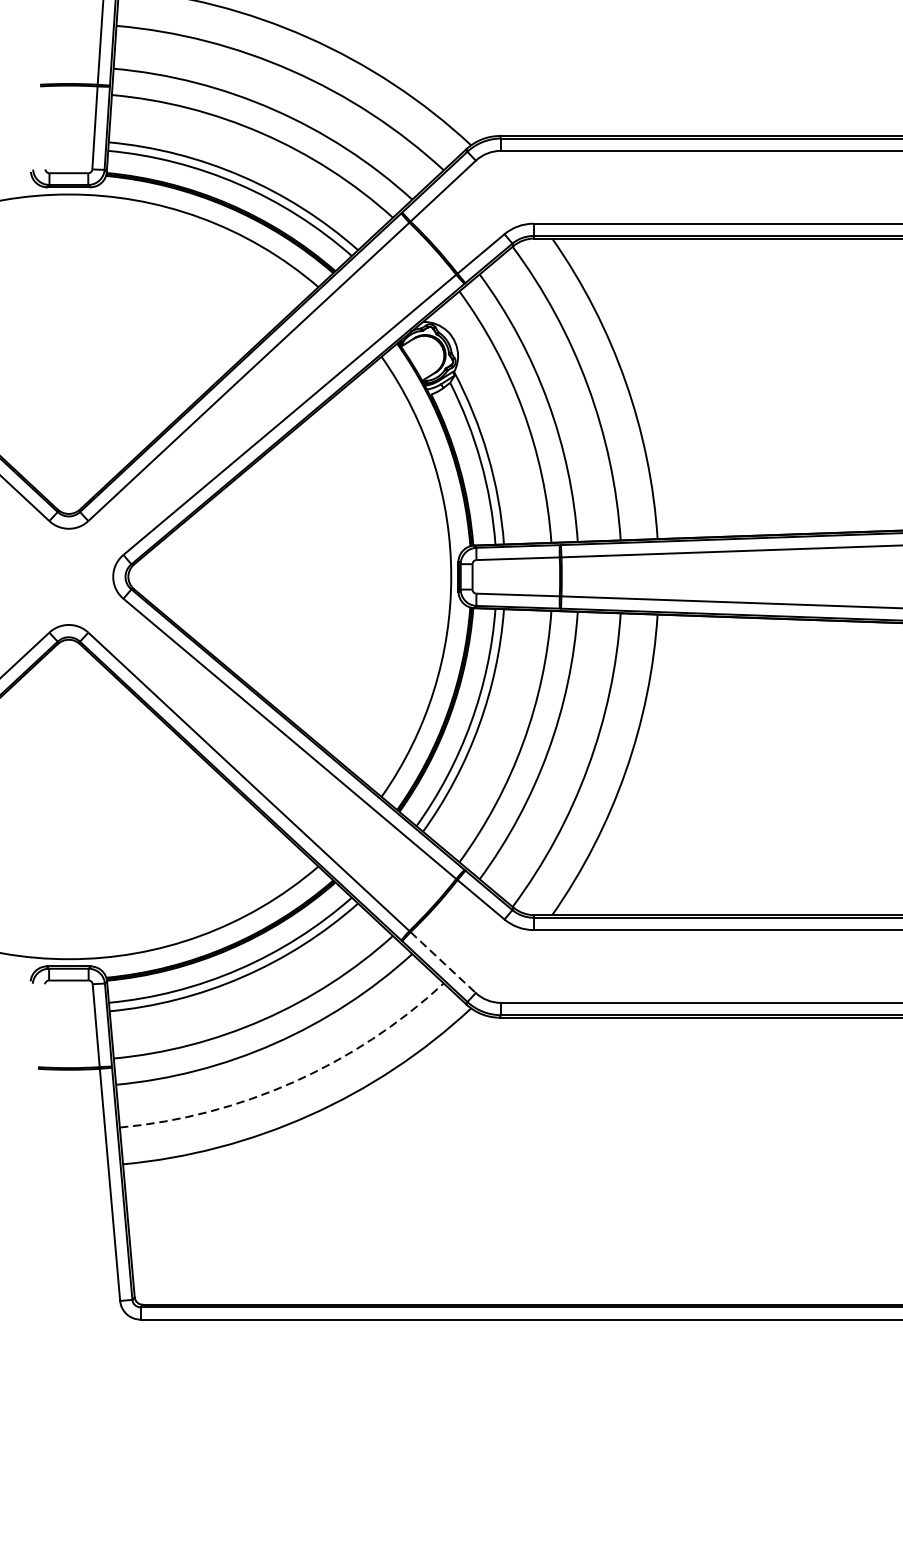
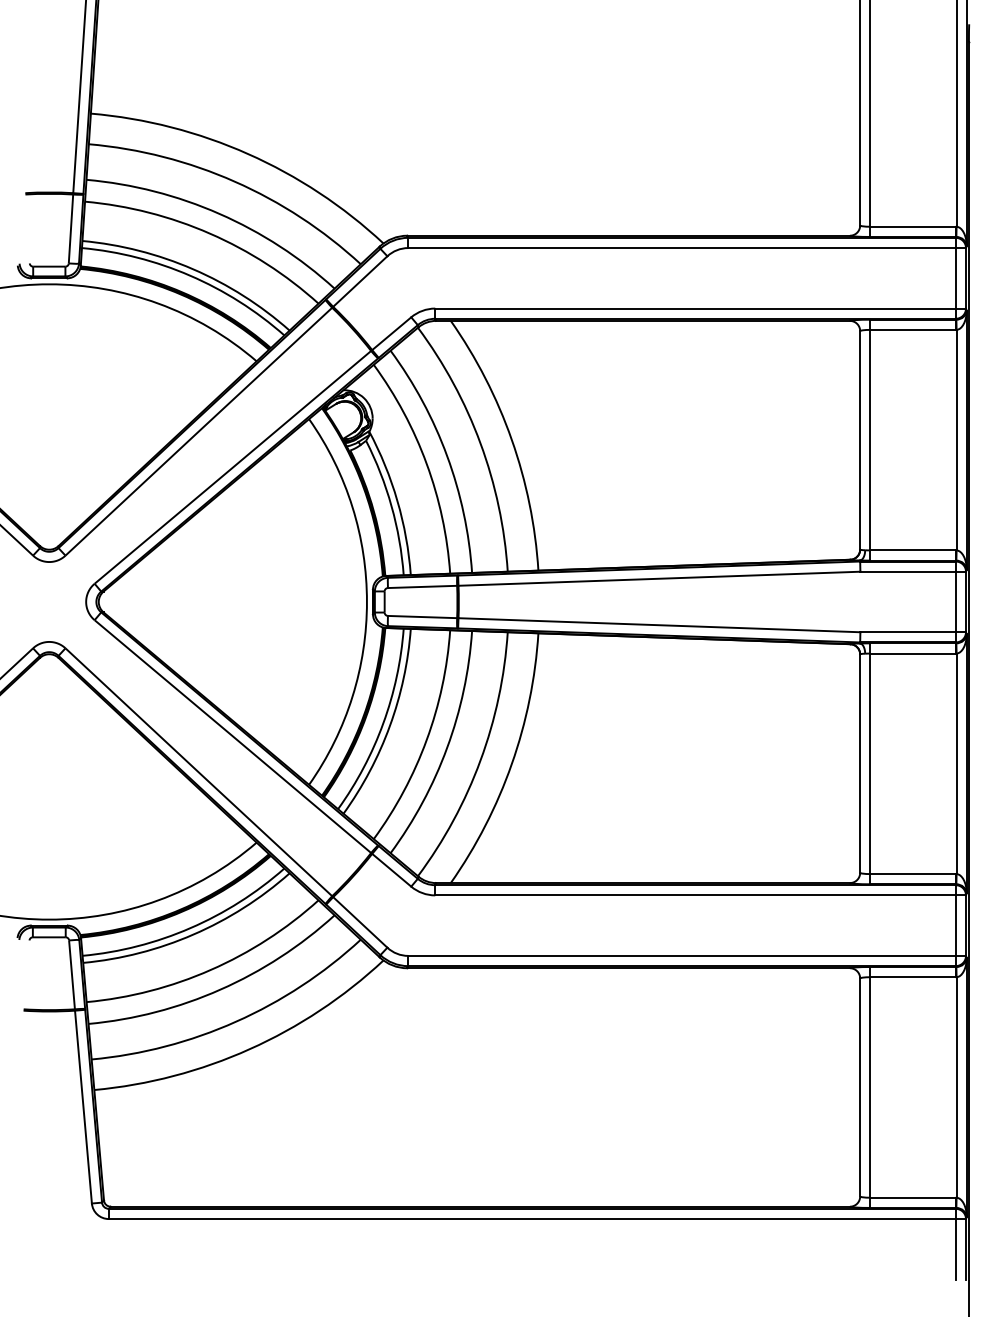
line: (443, 962) -> (360, 922), dashed -> solid
arc: (294, 1081) -> (236, 1021), dashed -> solid

